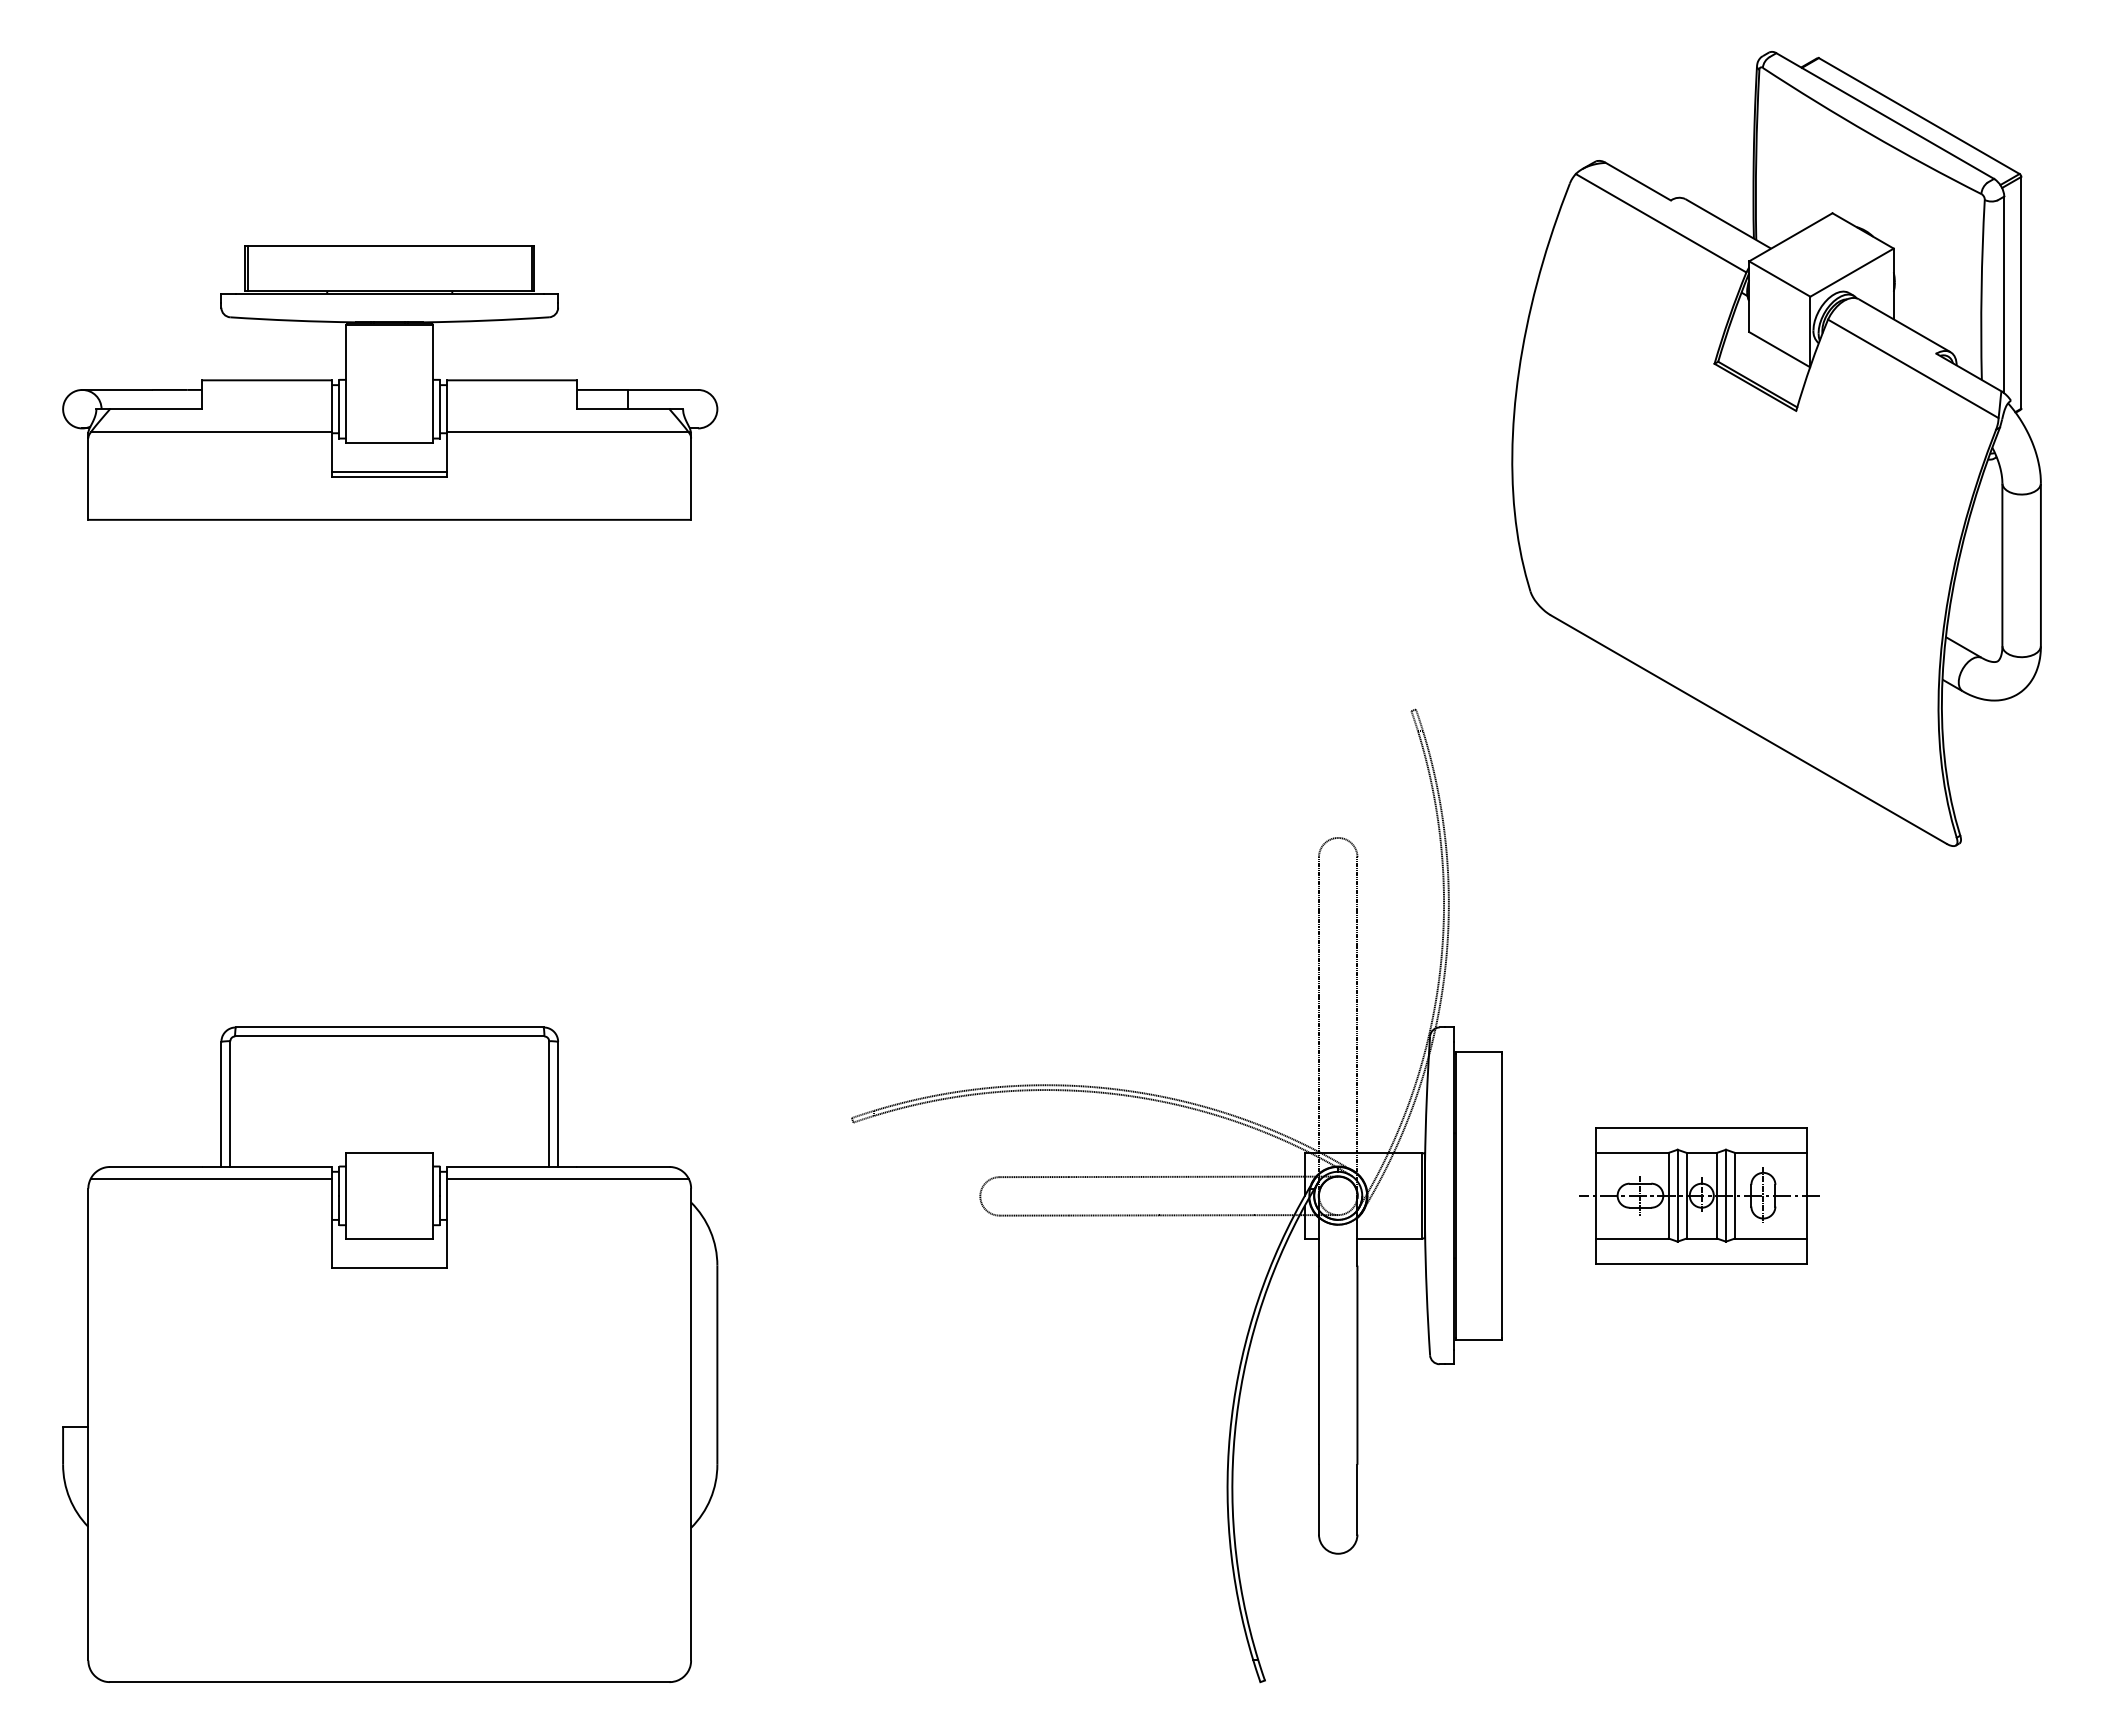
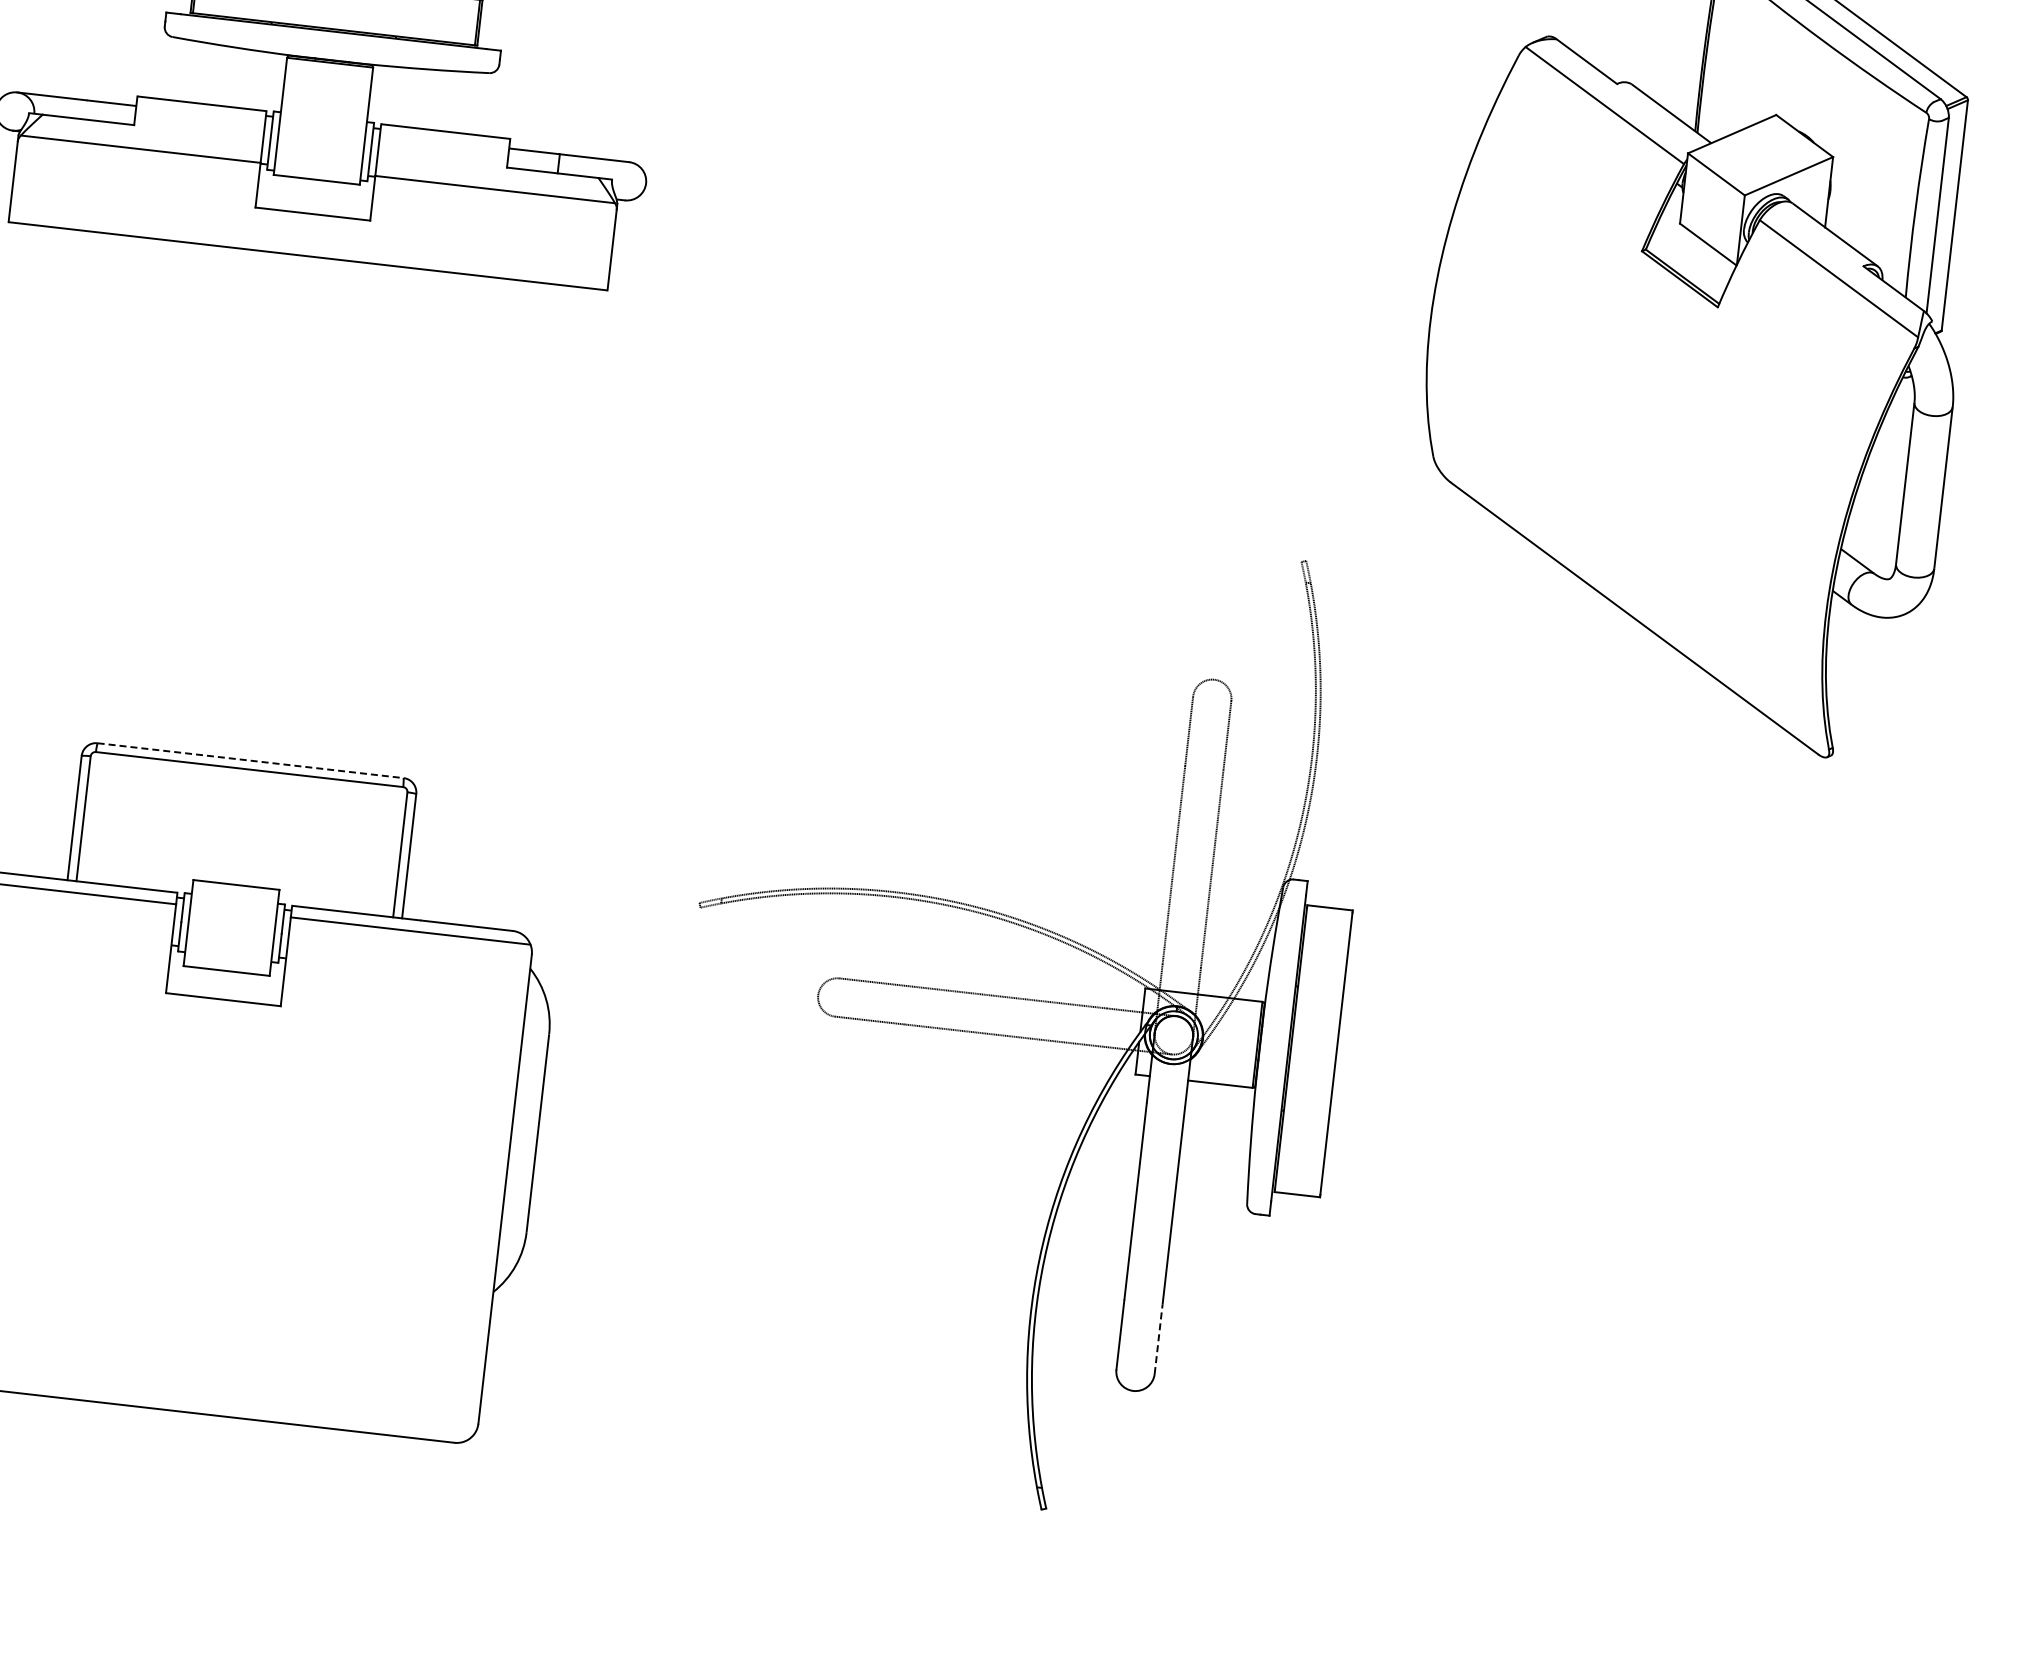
line: (389, 472) -> (313, 209), removed
line: (389, 1027) -> (250, 760), solid -> dashed
part: (1699, 1195) -> (1532, 1075), removed
line: (1357, 1499) -> (1158, 1339), solid -> dashed

